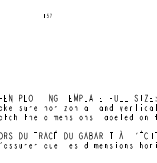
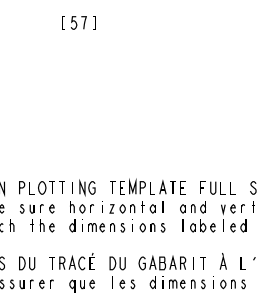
part: (49, 15) -> (79, 22), size x1.67

